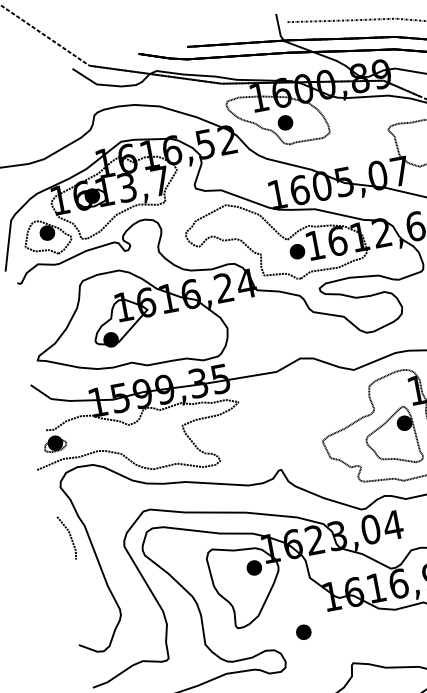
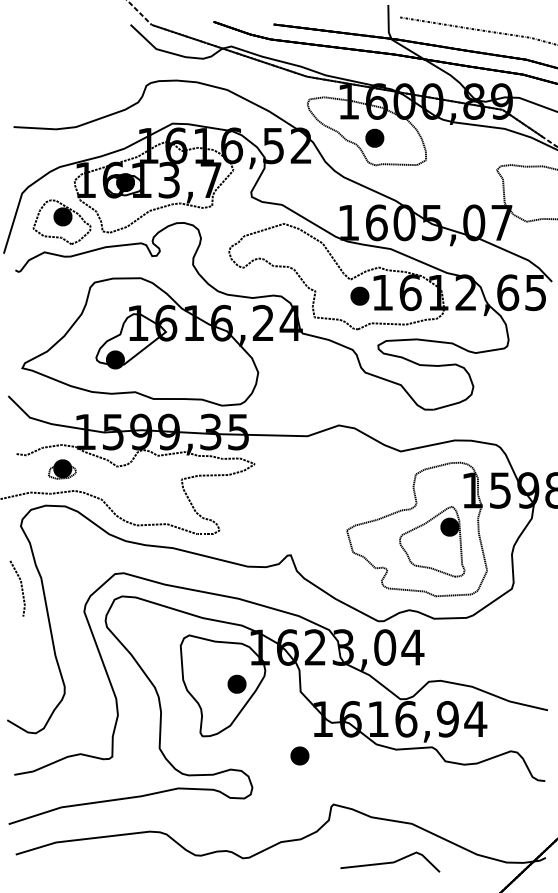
part: (55, 443) -> (62, 469), moved
part: (253, 567) -> (236, 683), moved
part: (303, 631) -> (299, 755), moved

